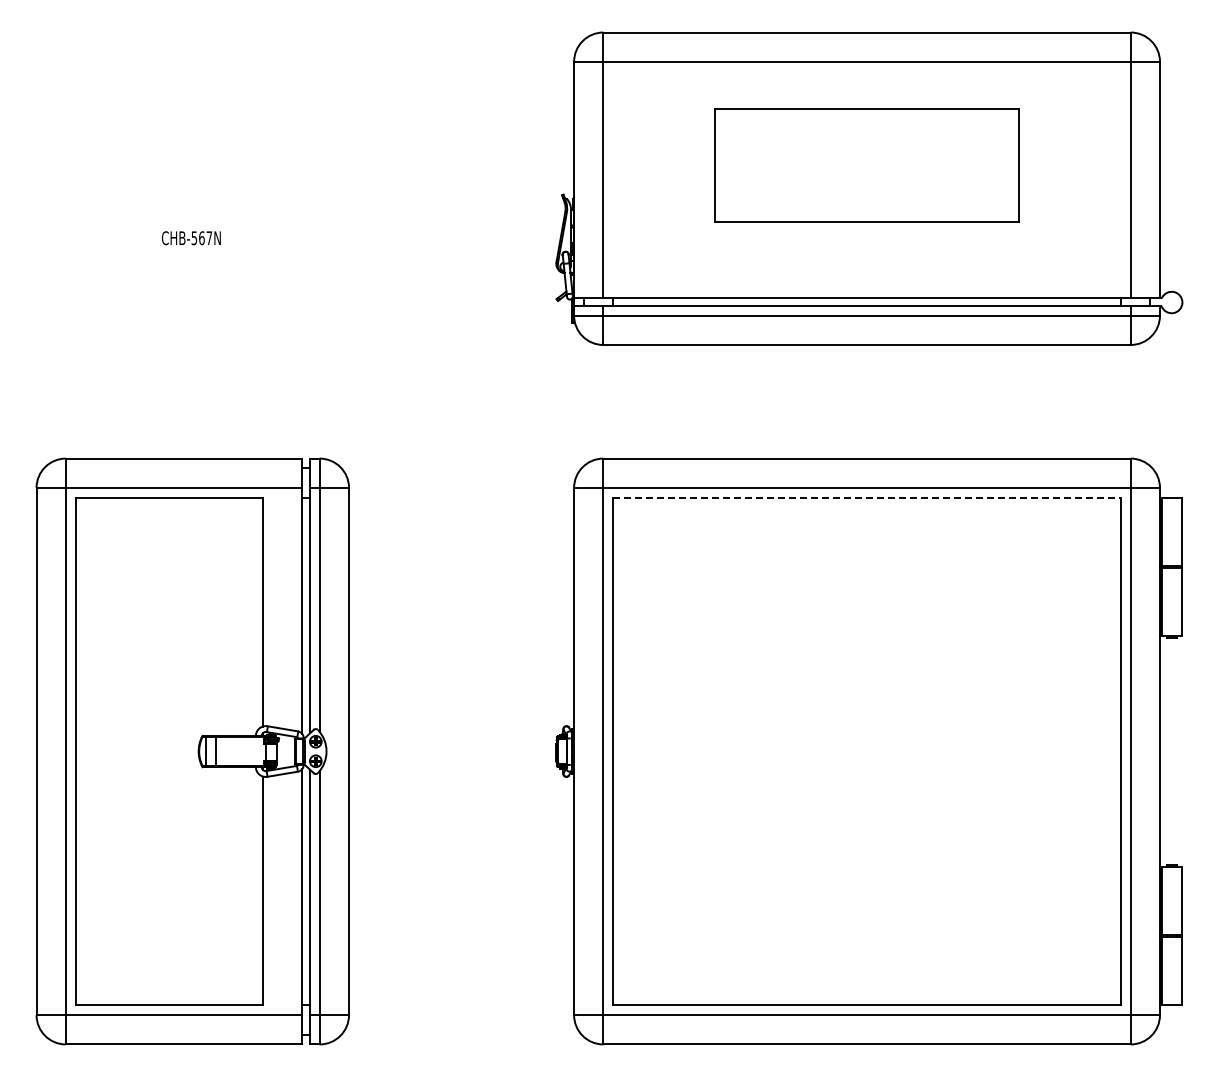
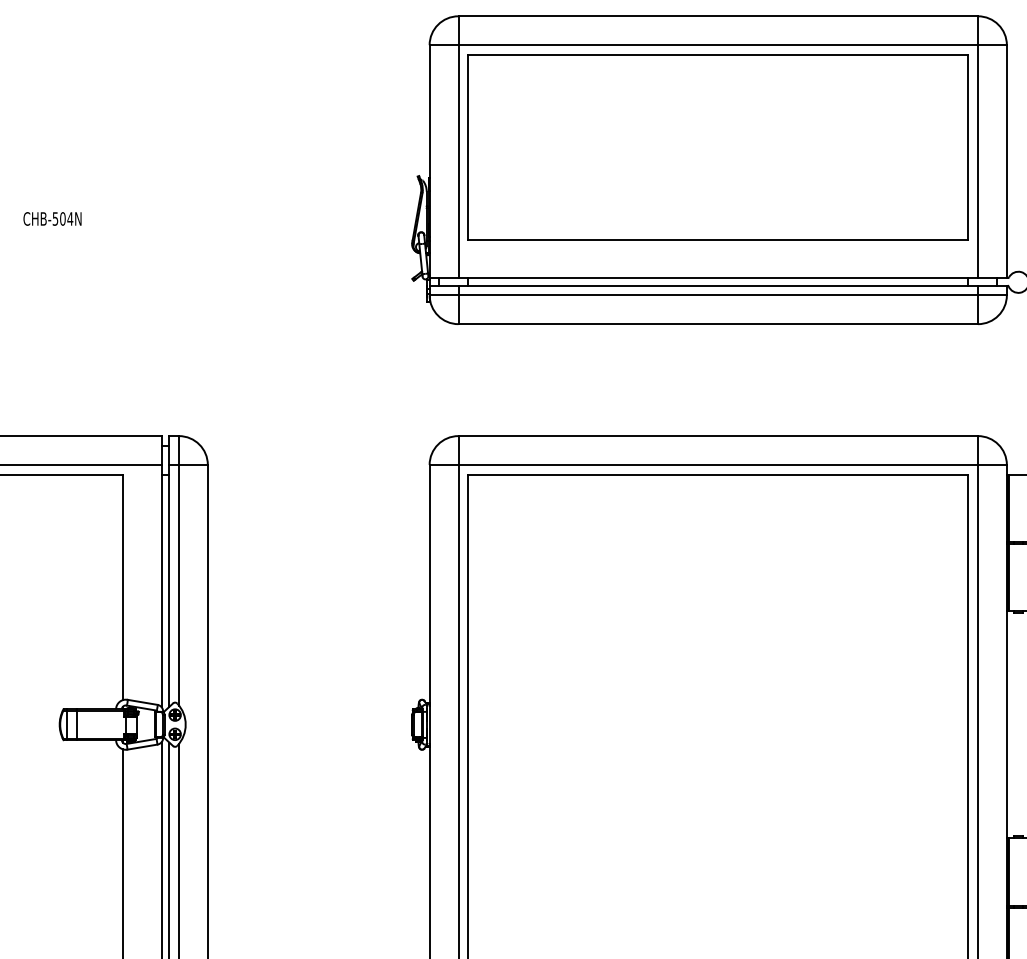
part: (866, 165) -> (717, 147), size x1.67
text: (205, 237) -> (66, 218), CHB-567N -> CHB-504N
line: (867, 497) -> (718, 474), dashed -> solid

